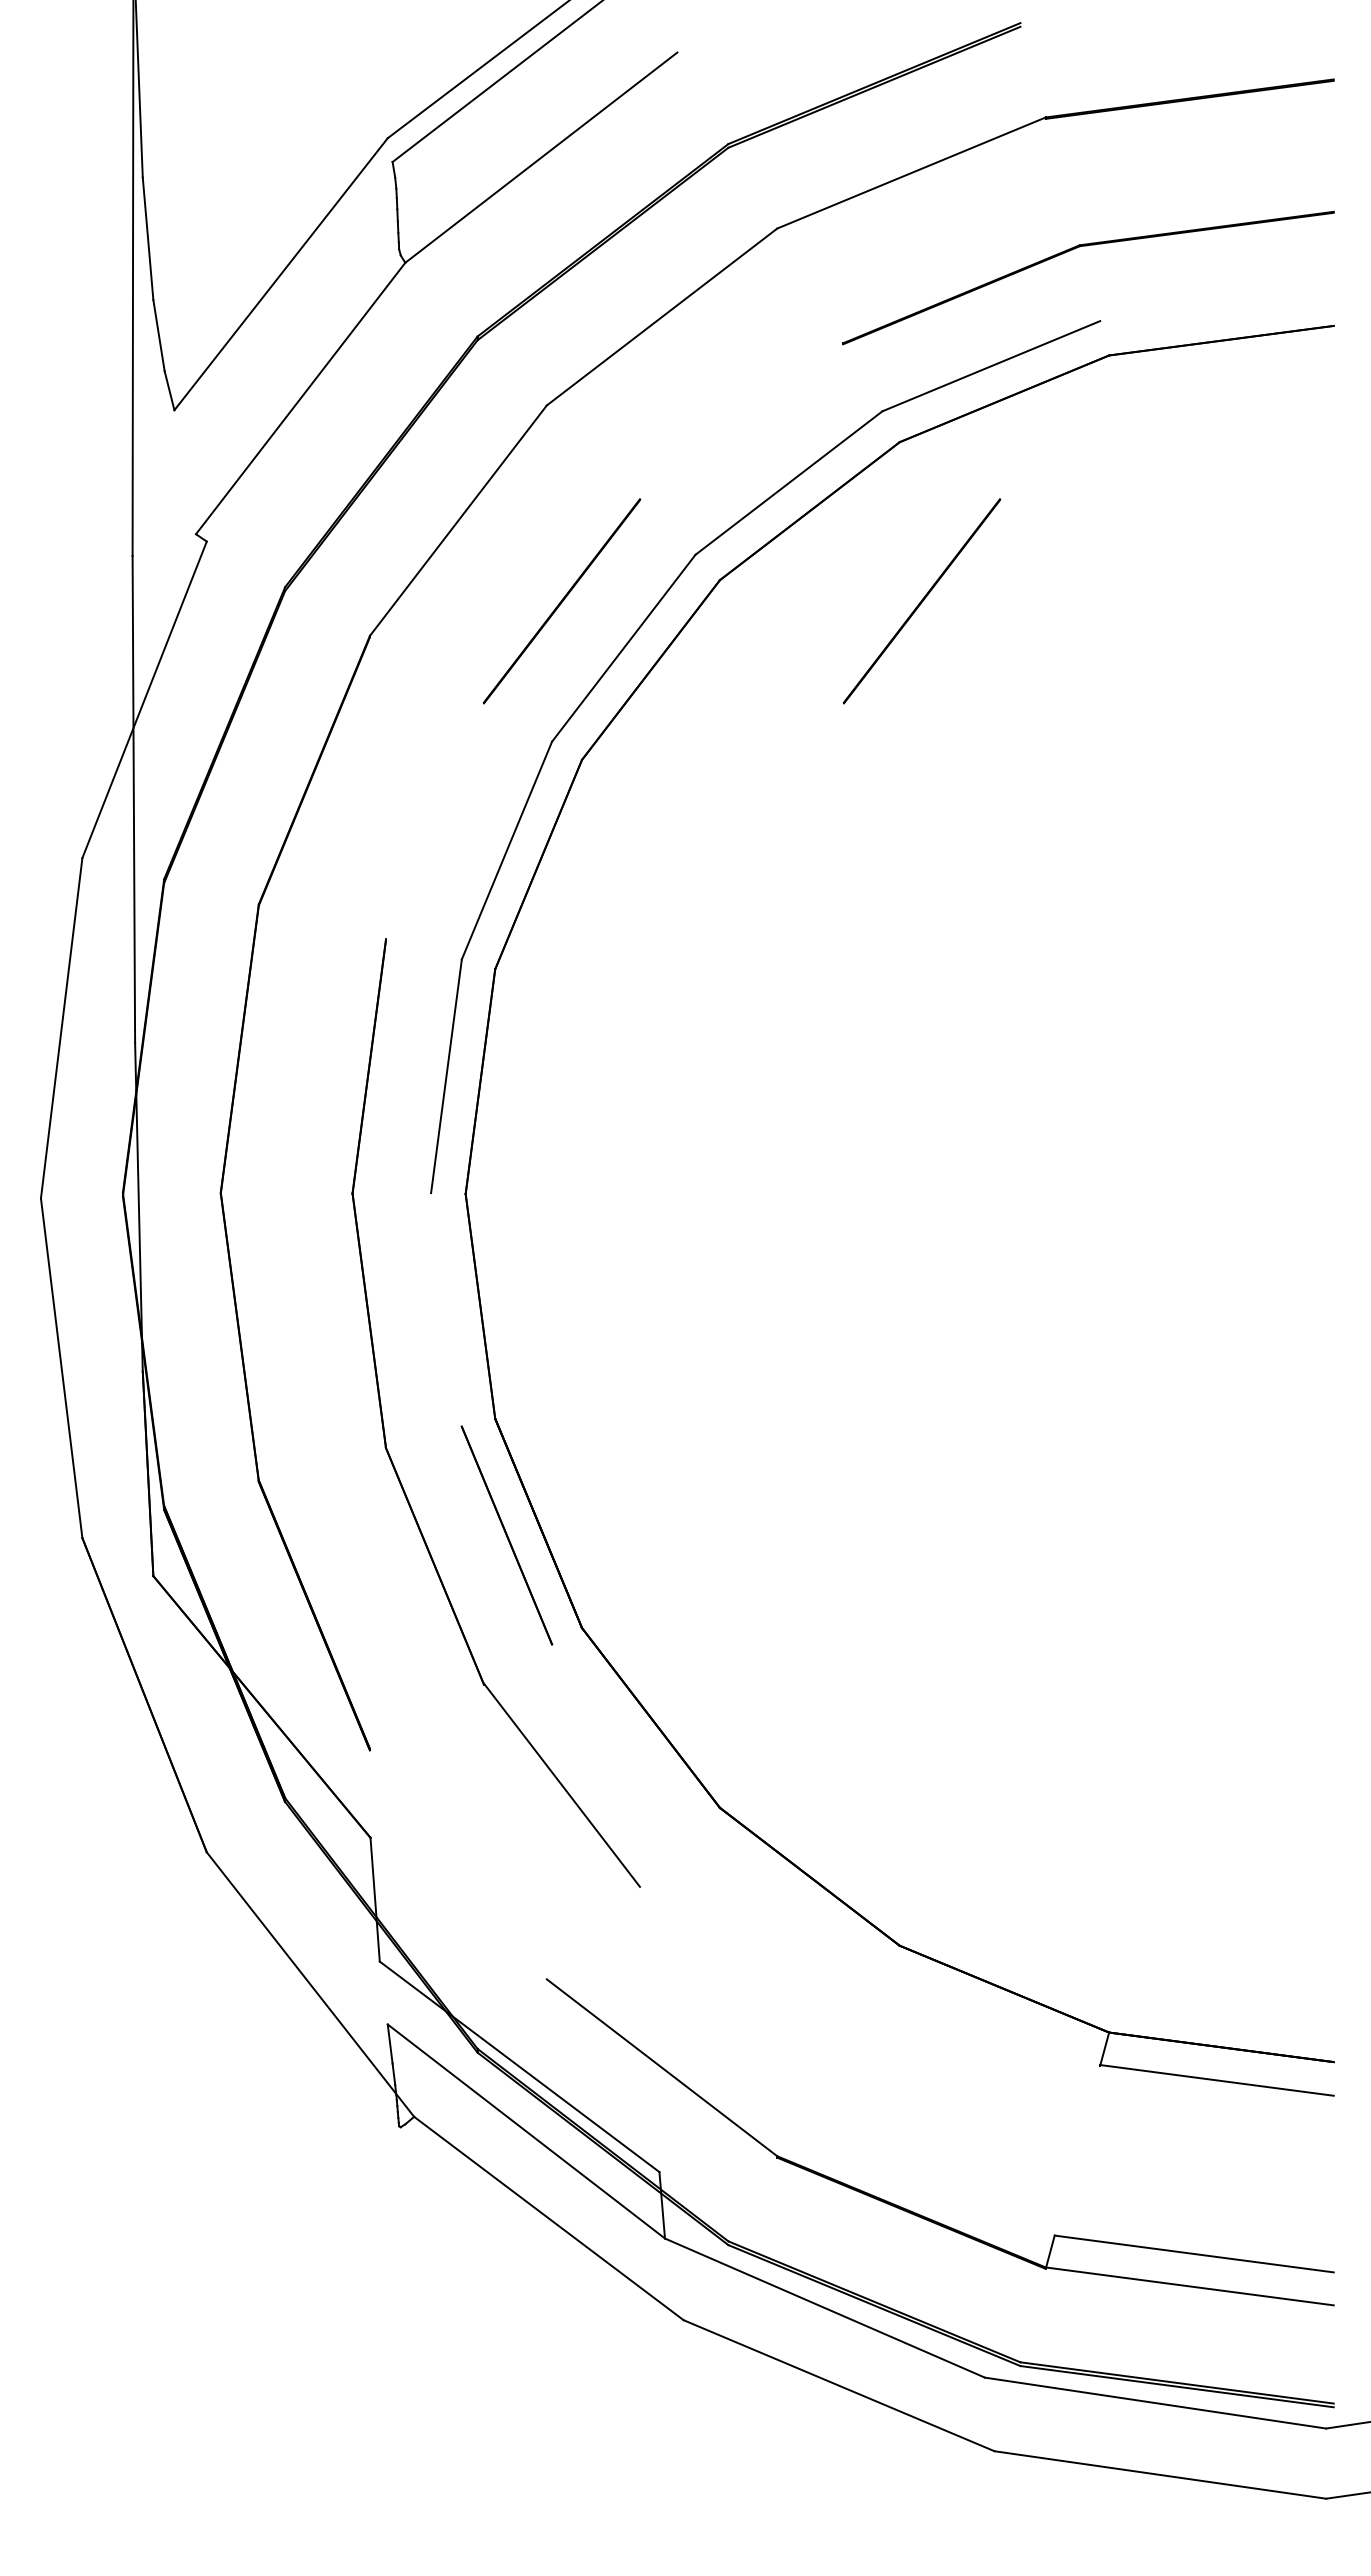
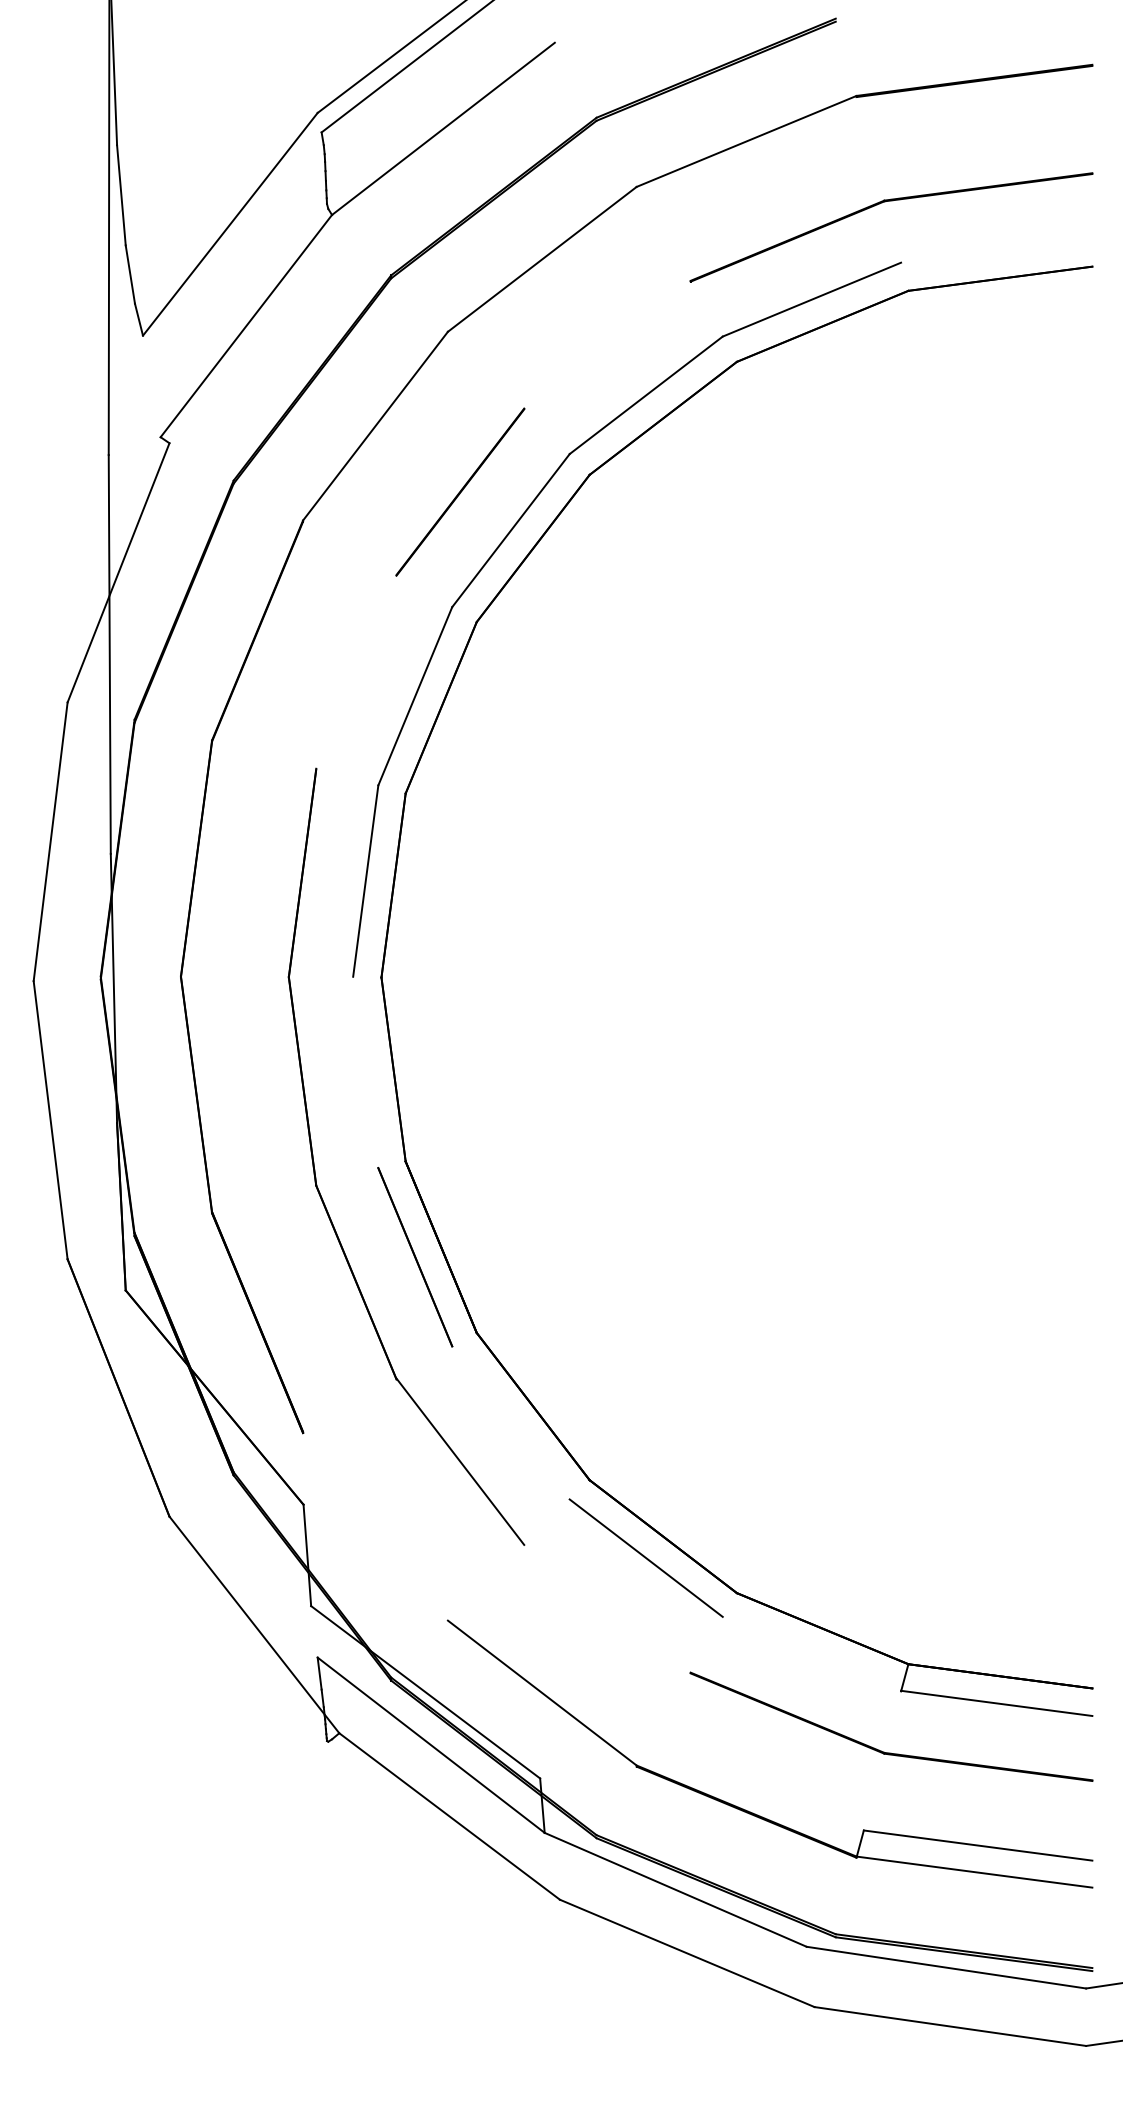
line: (922, 601) -> (755, 492), removed
line: (788, 1902) -> (645, 1557), added
part: (1077, 2138) -> (882, 1750), added

